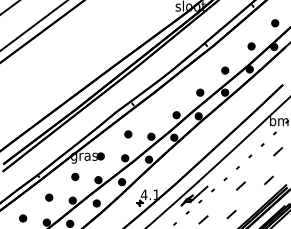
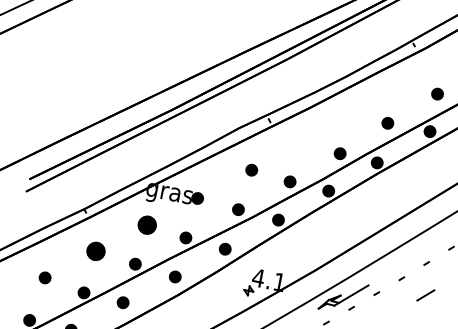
part: (75, 176) -> (148, 224), size x1.6
part: (49, 197) -> (96, 251), size x1.6

